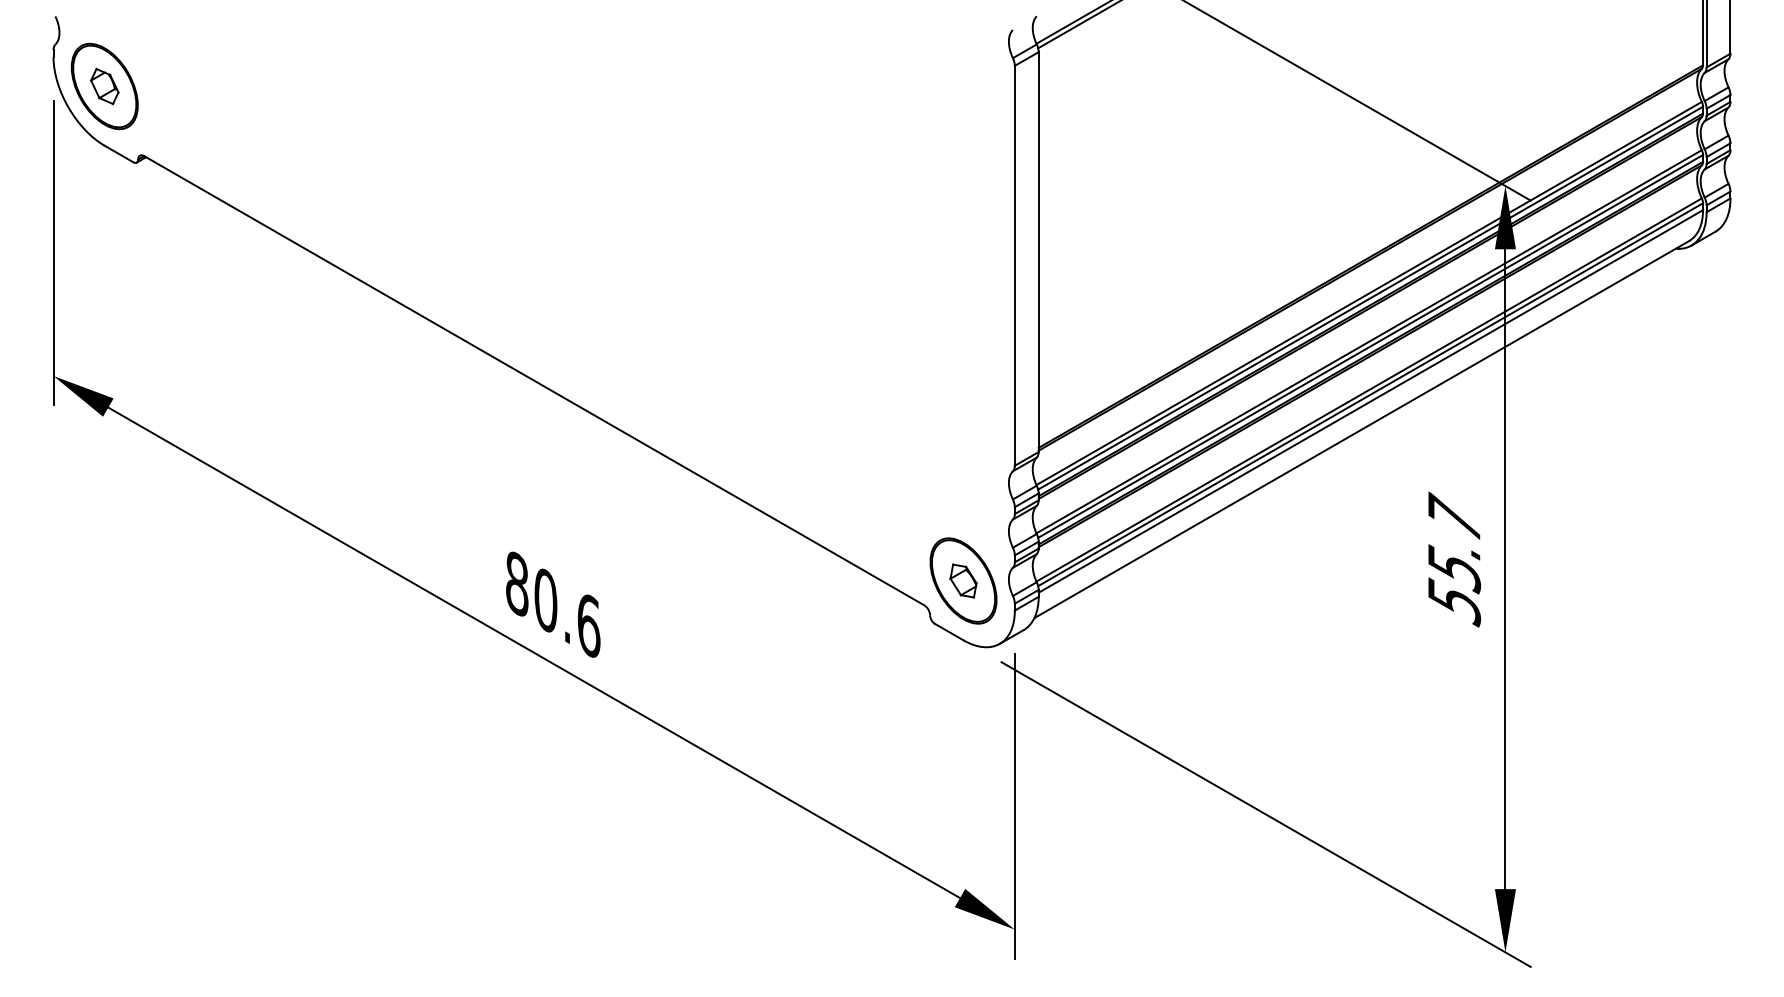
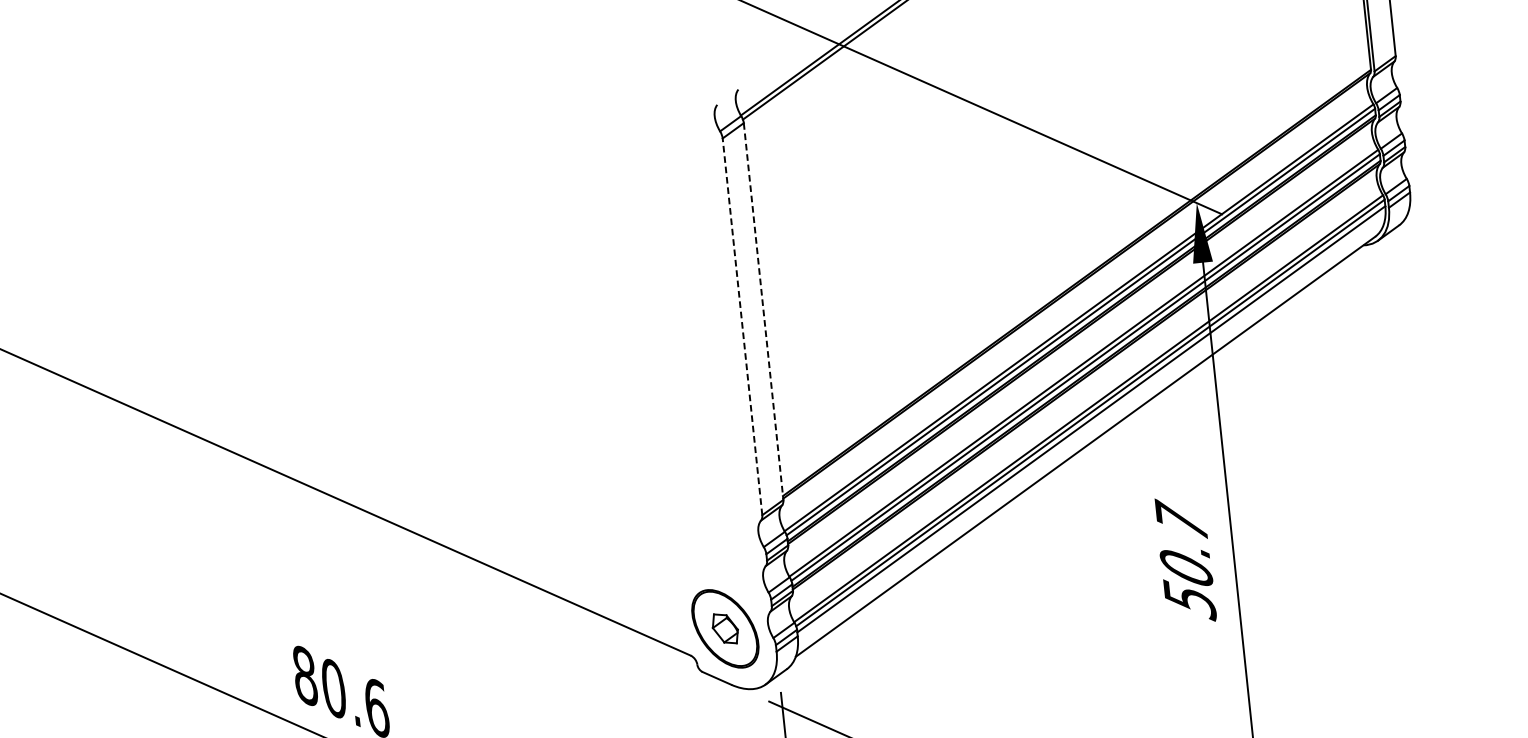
line: (1038, 252) -> (763, 311), solid -> dashed
line: (1014, 265) -> (742, 326), solid -> dashed
text: (1454, 569) -> (1186, 569), 55.7 -> 50.7

